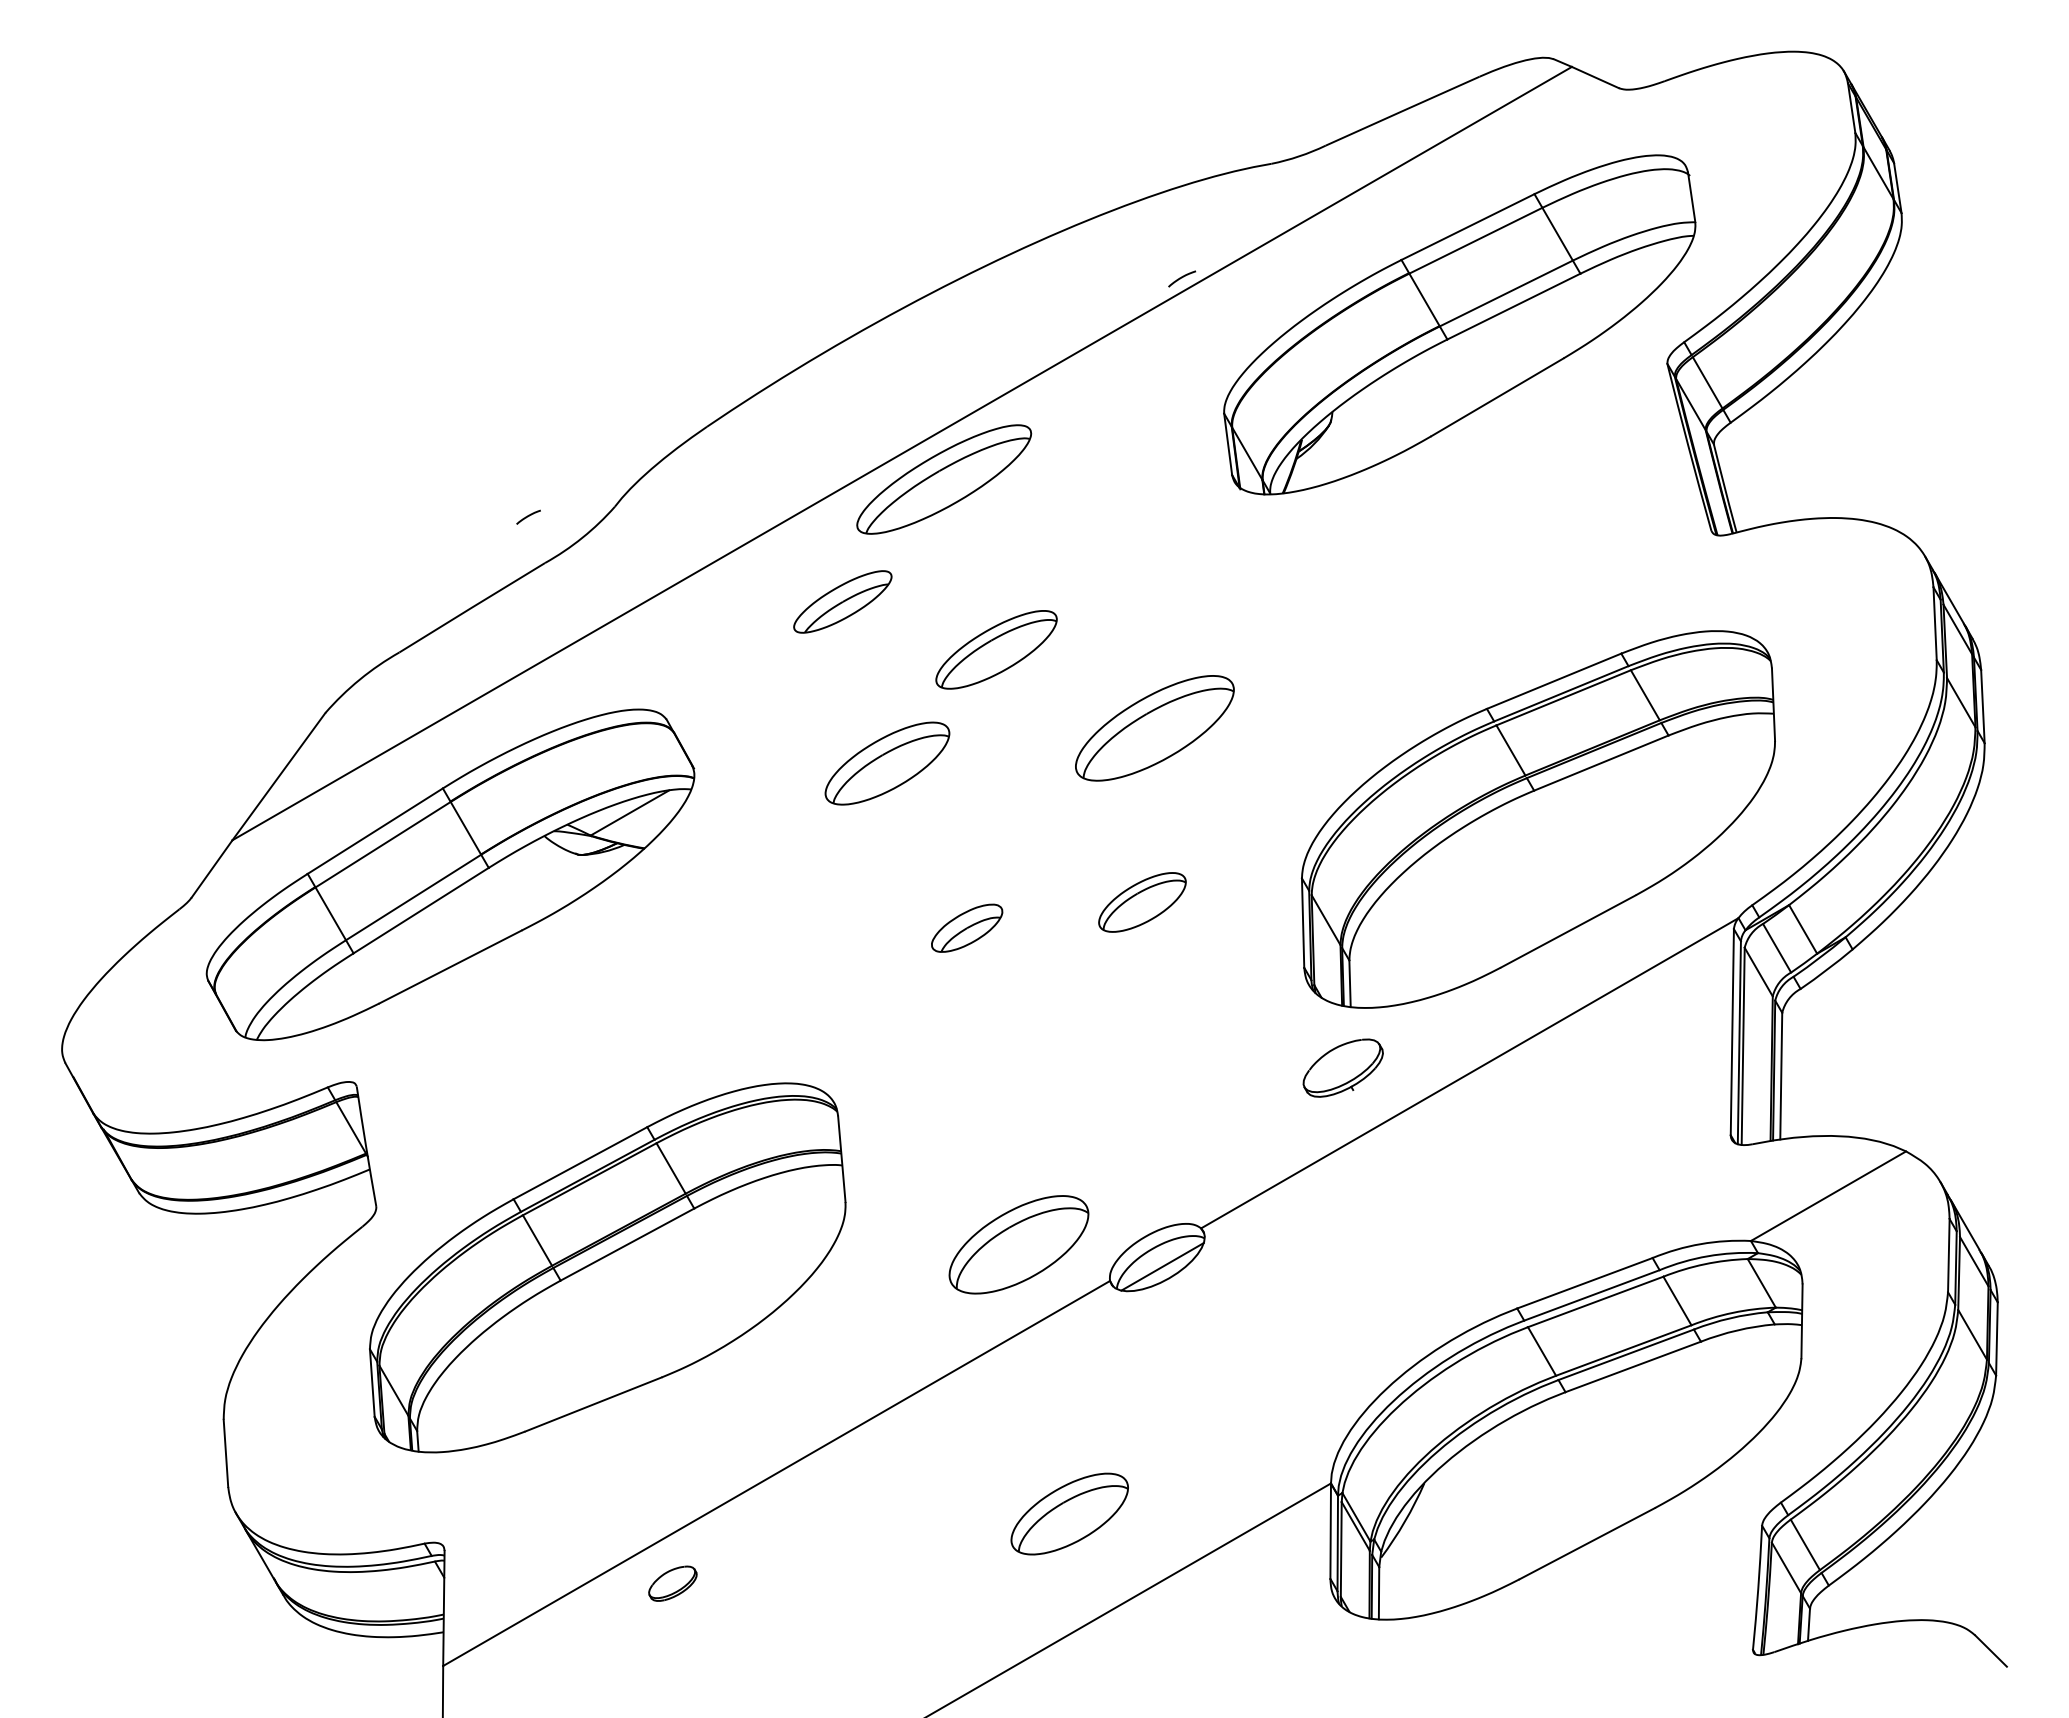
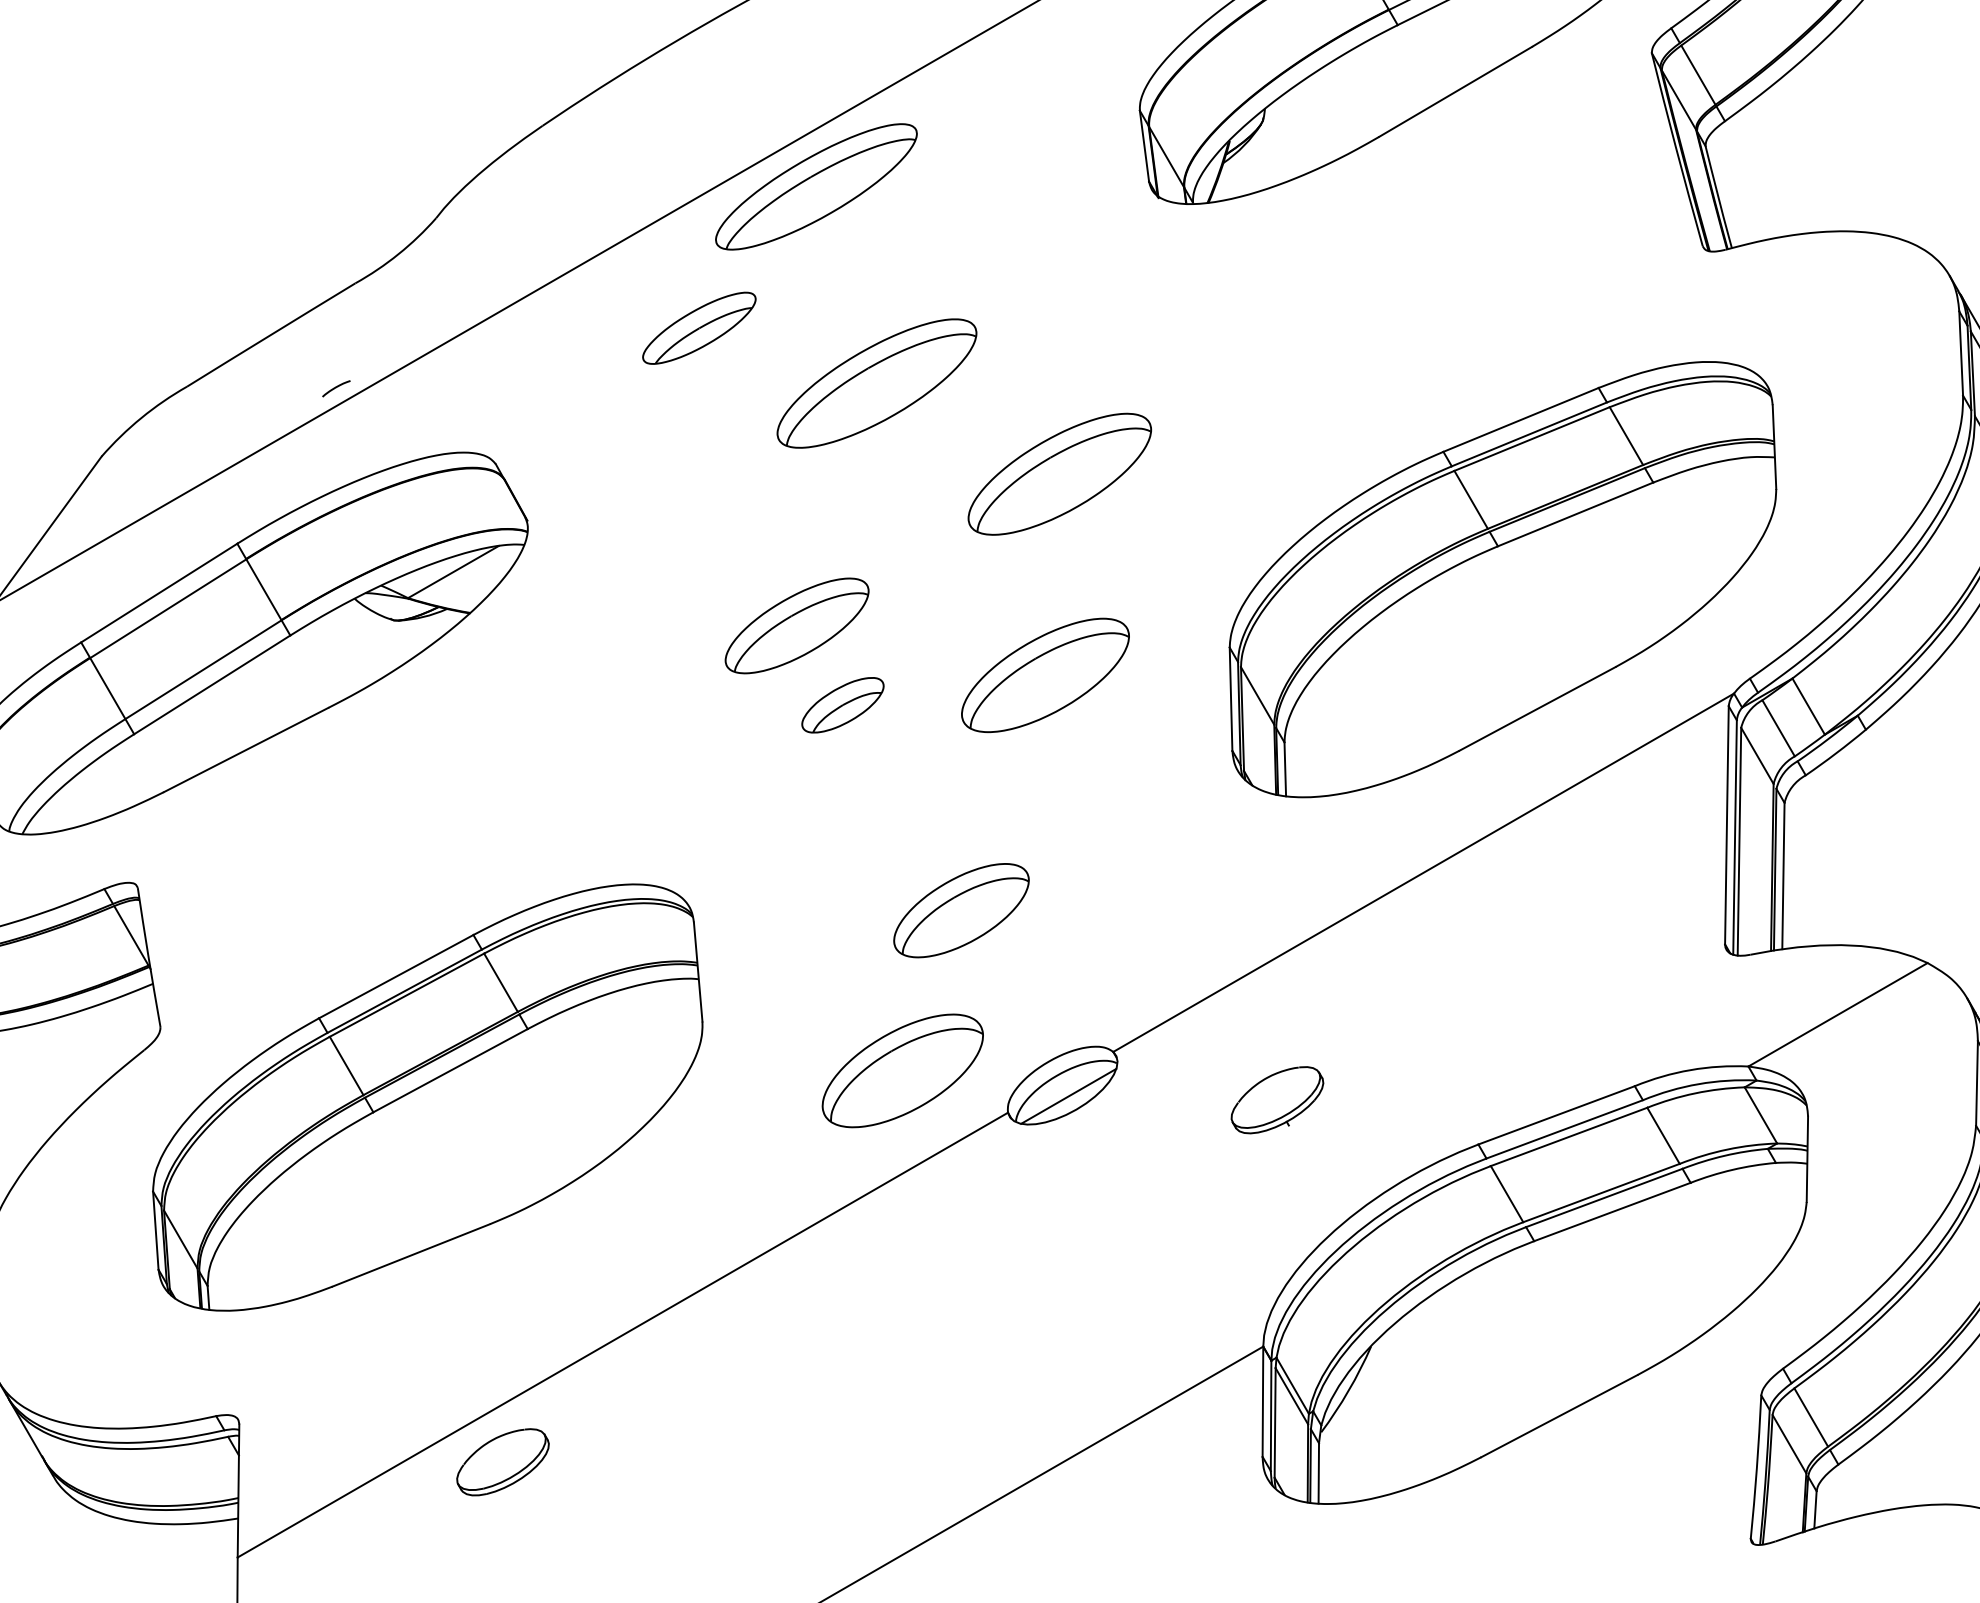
curve: (528, 516) -> (336, 387), moved
part: (996, 649) -> (876, 383), size x1.43
part: (887, 763) -> (797, 625), moved
part: (1142, 902) -> (1045, 675), size x1.67
part: (1342, 1067) -> (1276, 1099), moved
part: (1069, 1513) -> (961, 909), moved
part: (672, 1583) -> (502, 1462), size x1.67

